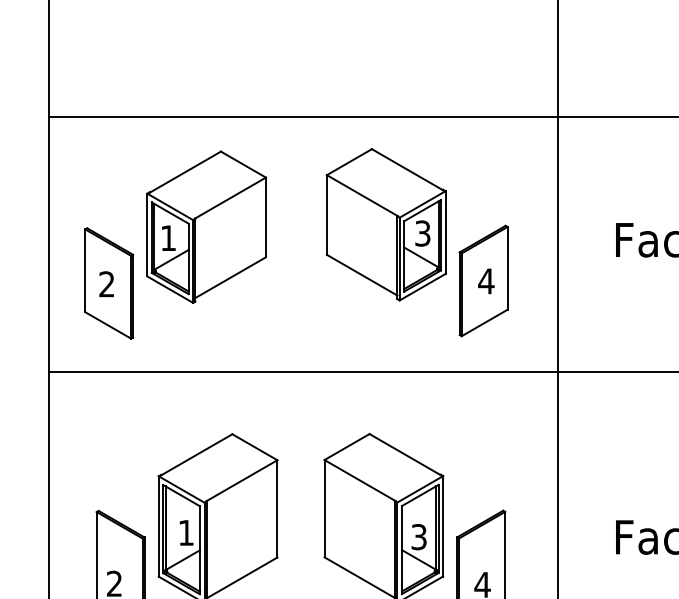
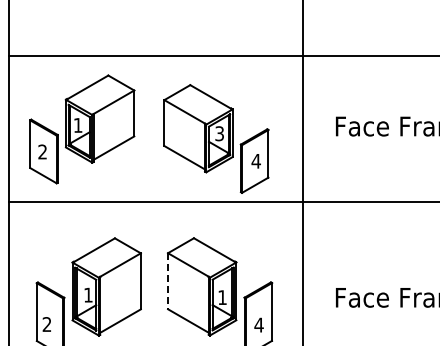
part: (417, 241) -> (216, 138), moved
line: (325, 509) -> (168, 281), solid -> dashed
text: (419, 536) -> (222, 297), 3 -> 1

